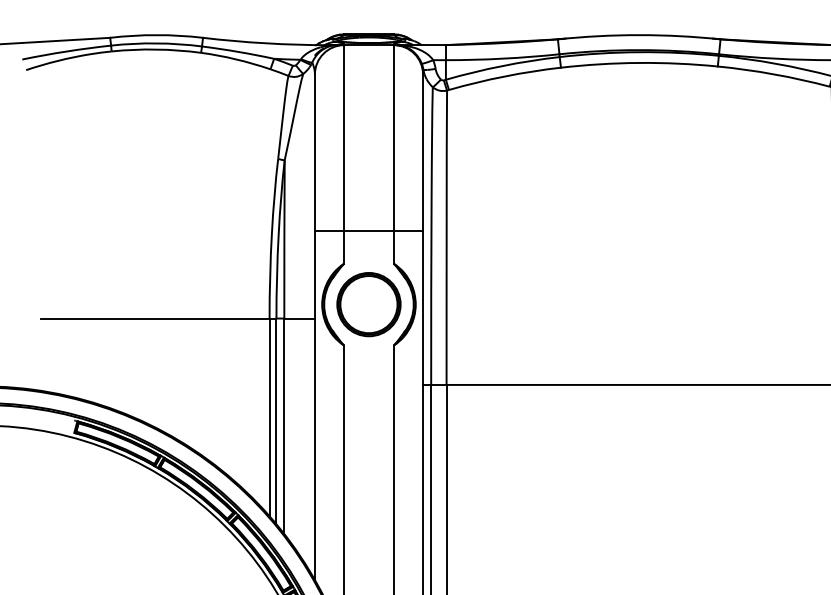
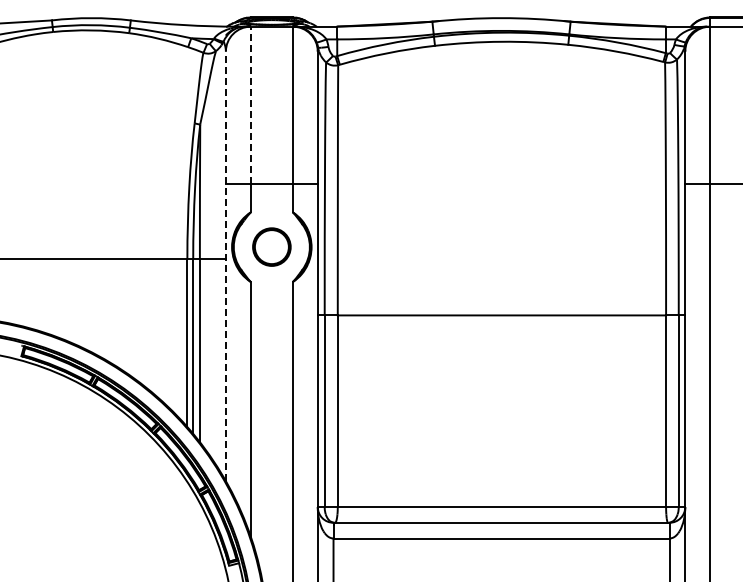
line: (343, 137) -> (250, 105), solid -> dashed
part: (368, 303) -> (271, 246), size x0.7
line: (314, 327) -> (225, 266), solid -> dashed

